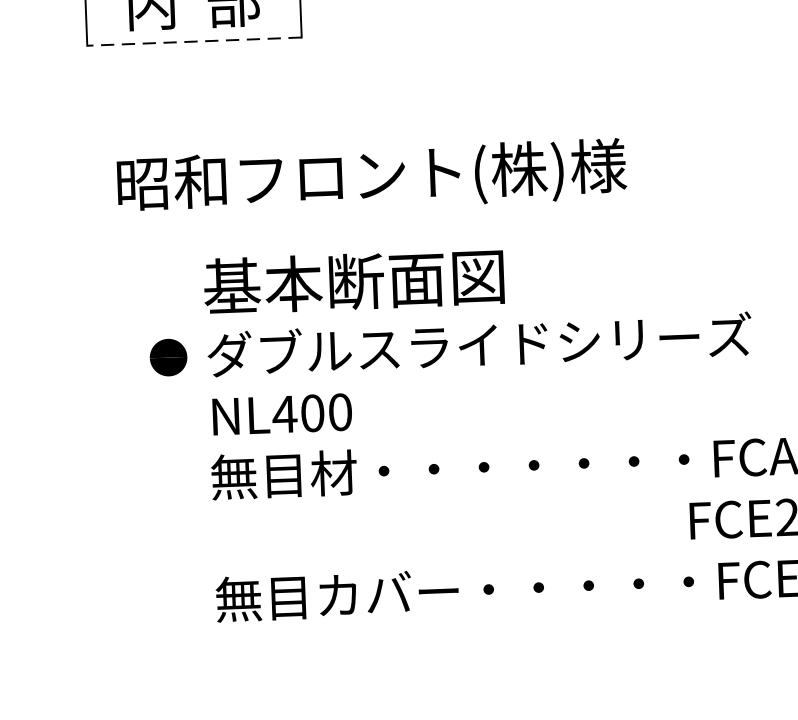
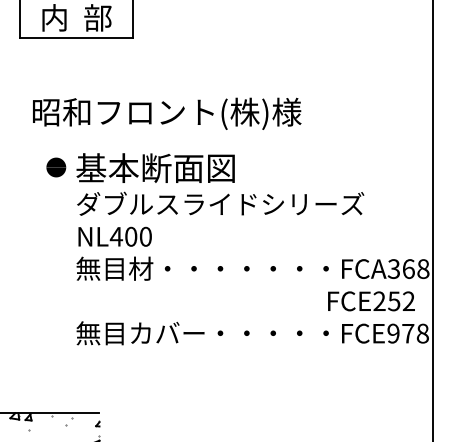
line: (194, 41) -> (76, 38), dashed -> solid
part: (168, 357) -> (56, 167), moved

